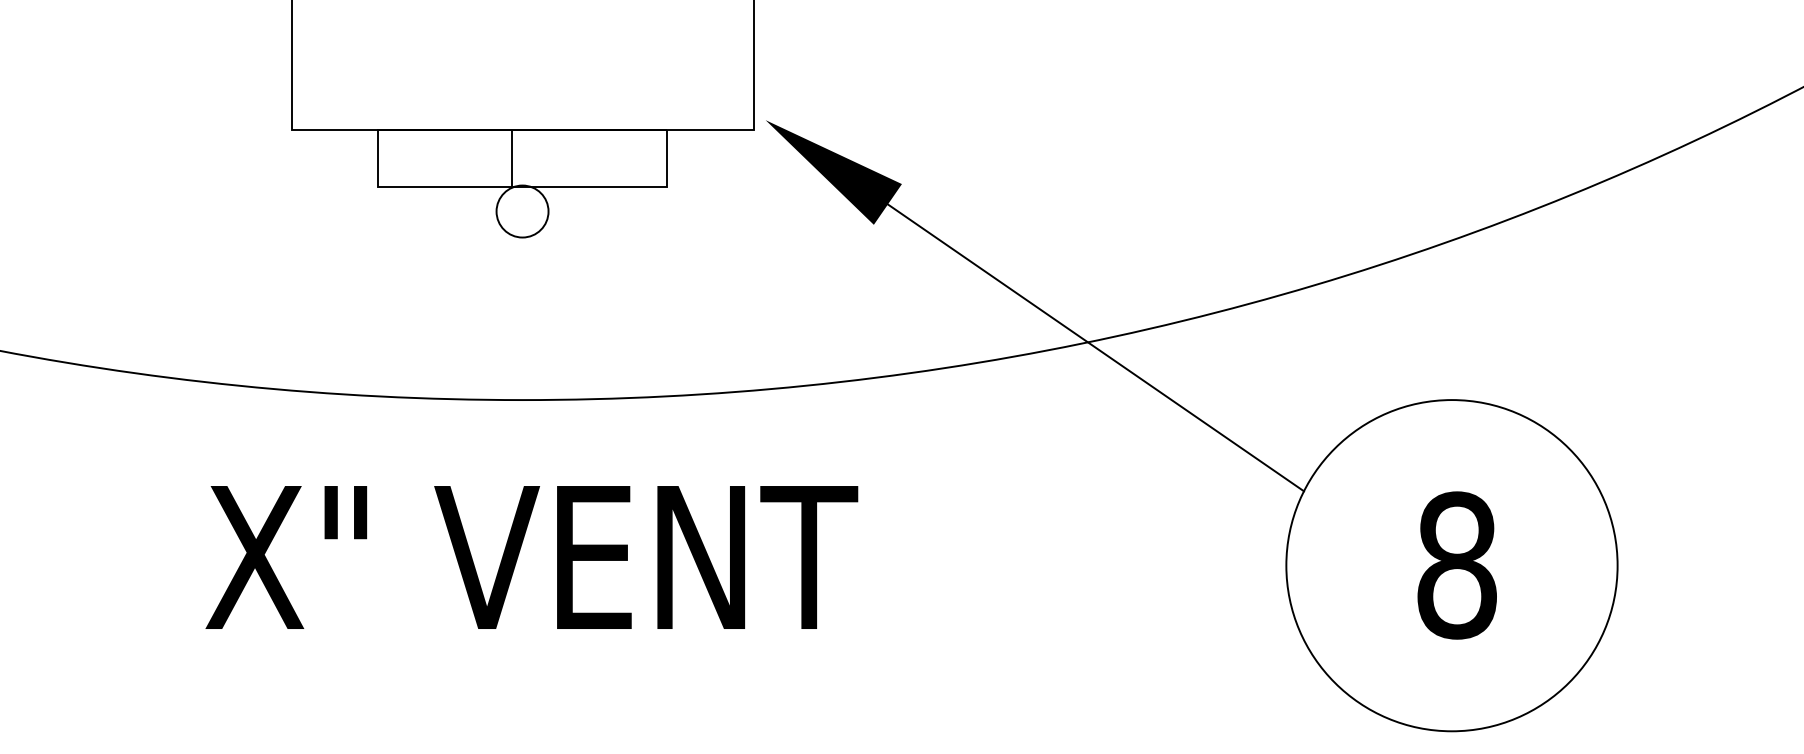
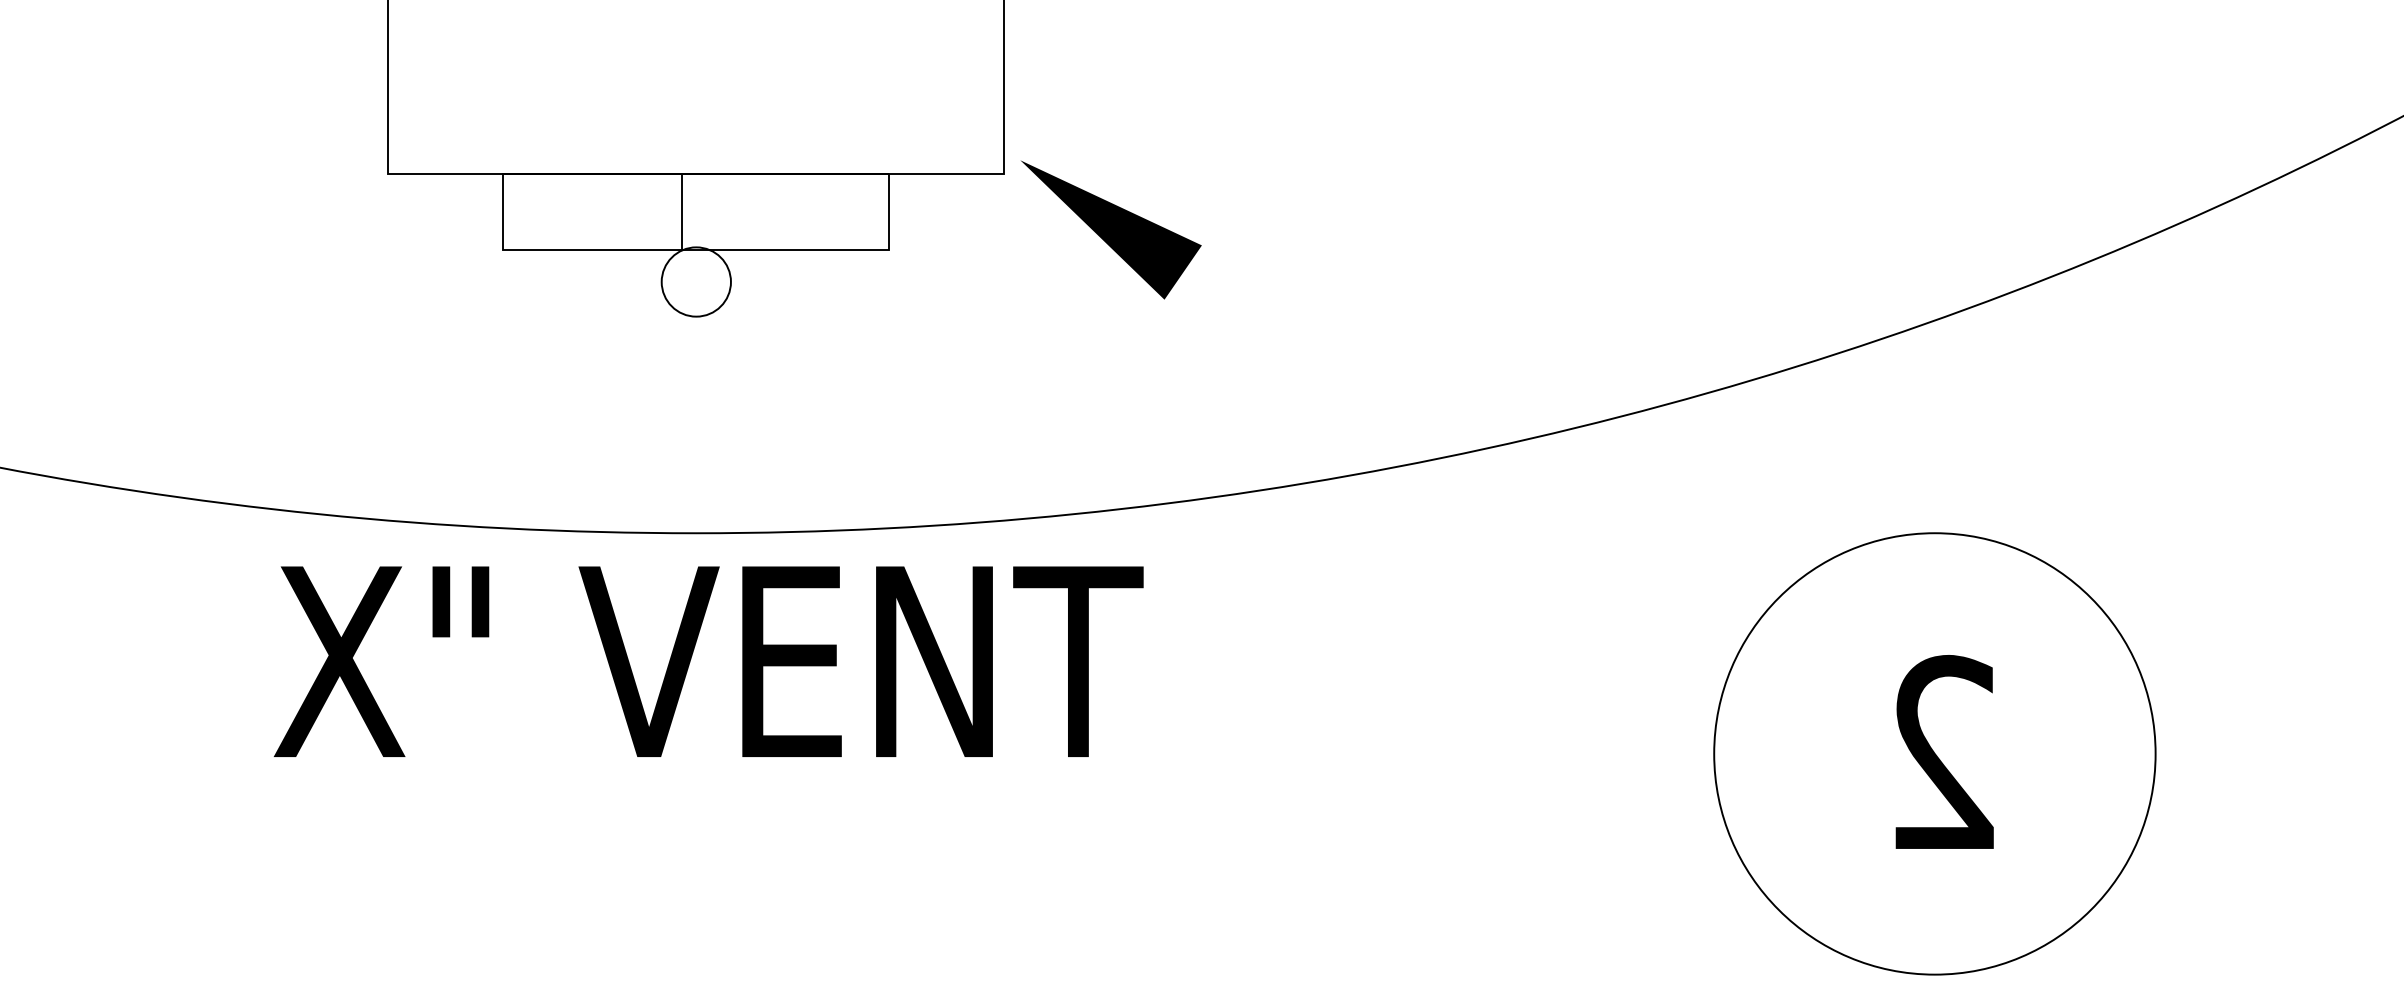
line: (1095, 347) -> (1459, 463), removed
text: (531, 557) -> (708, 661), moved
text: (1456, 565) -> (1940, 753), 8 -> 2

